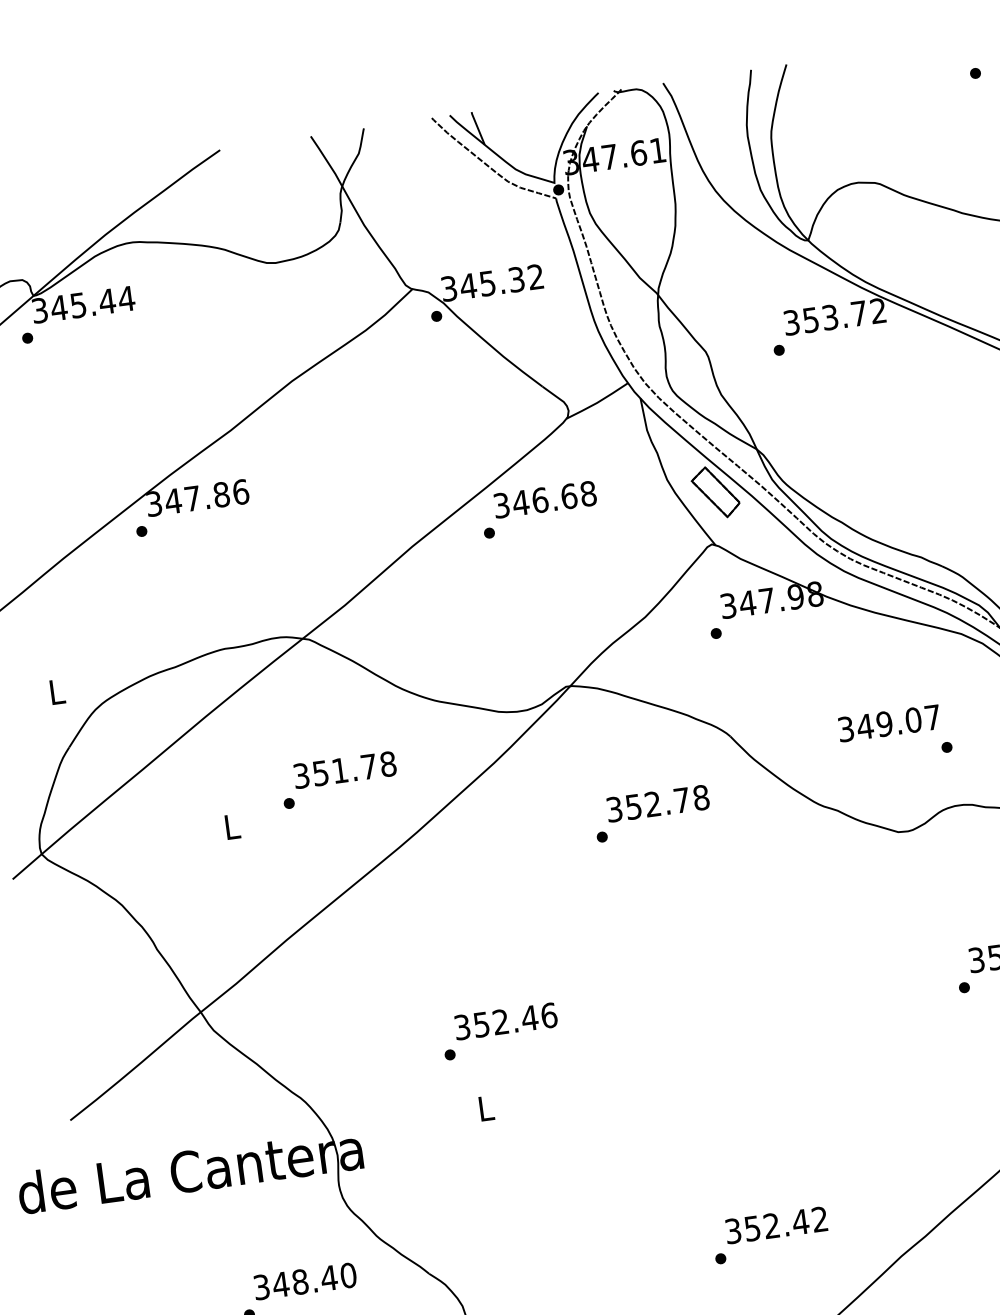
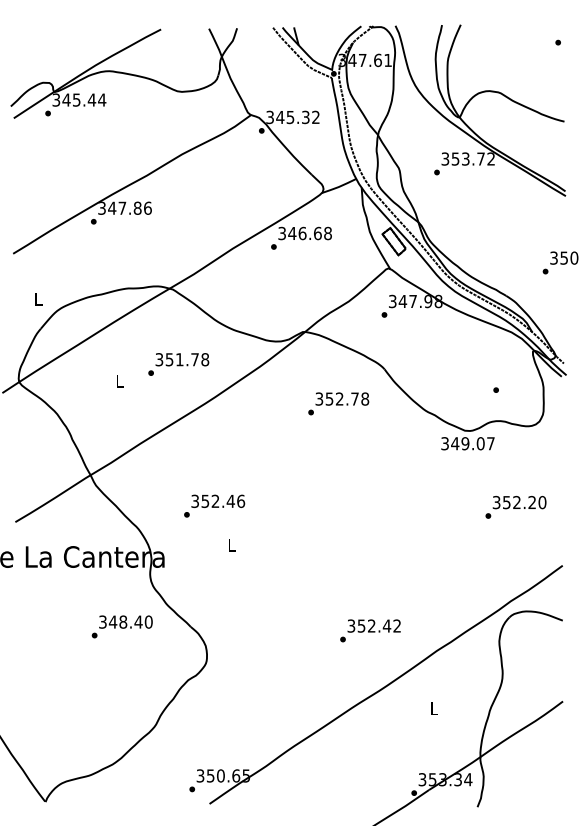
text: (888, 723) -> (467, 443), moved
text: (499, 1030) -> (214, 505), moved

